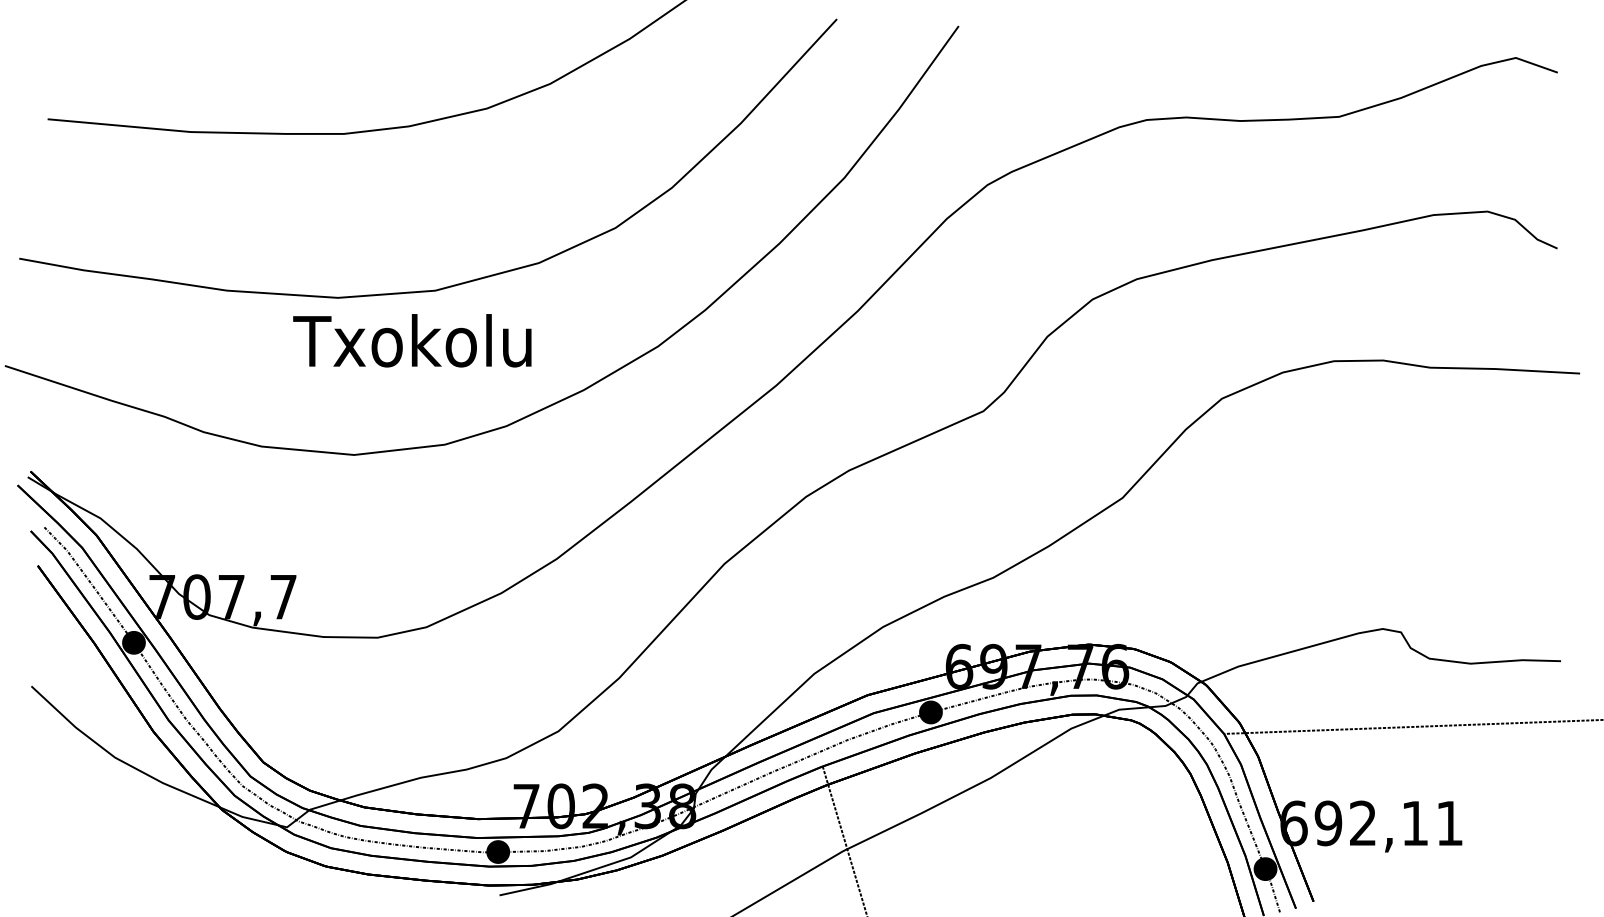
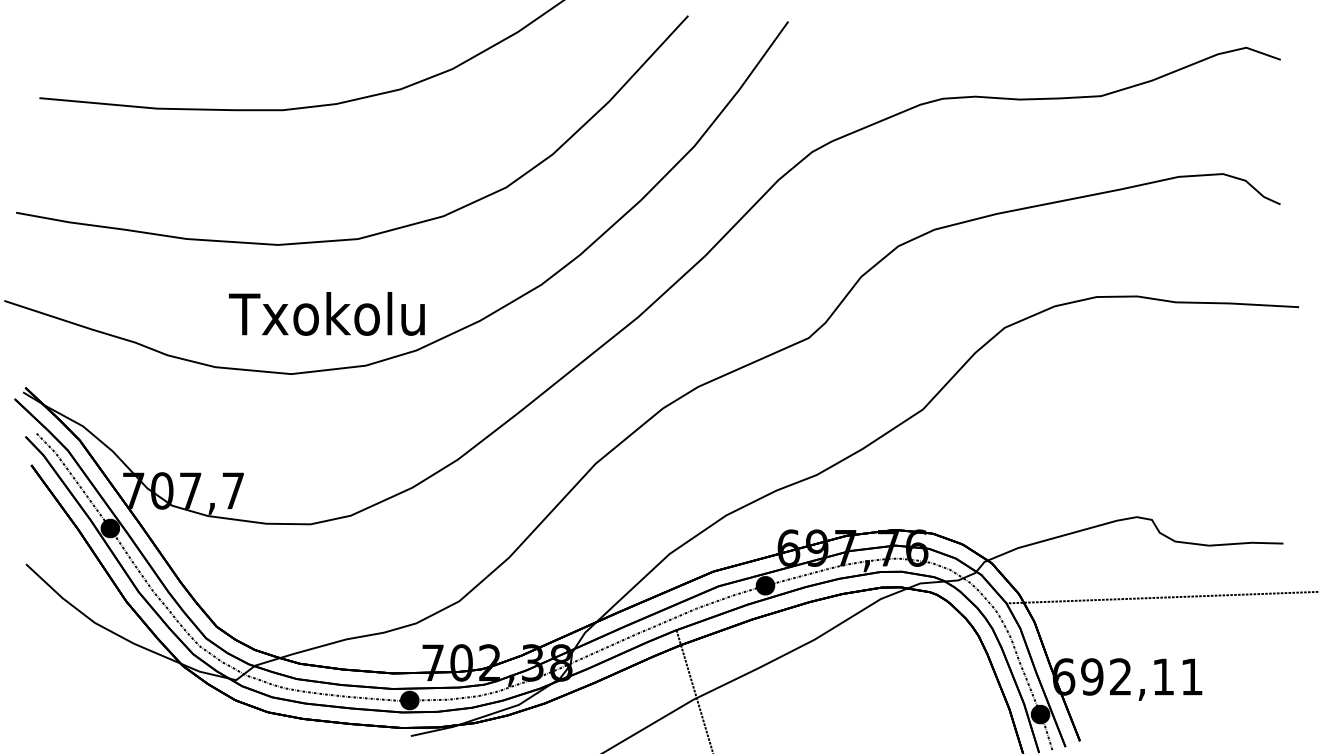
text: (412, 340) -> (327, 313), moved

